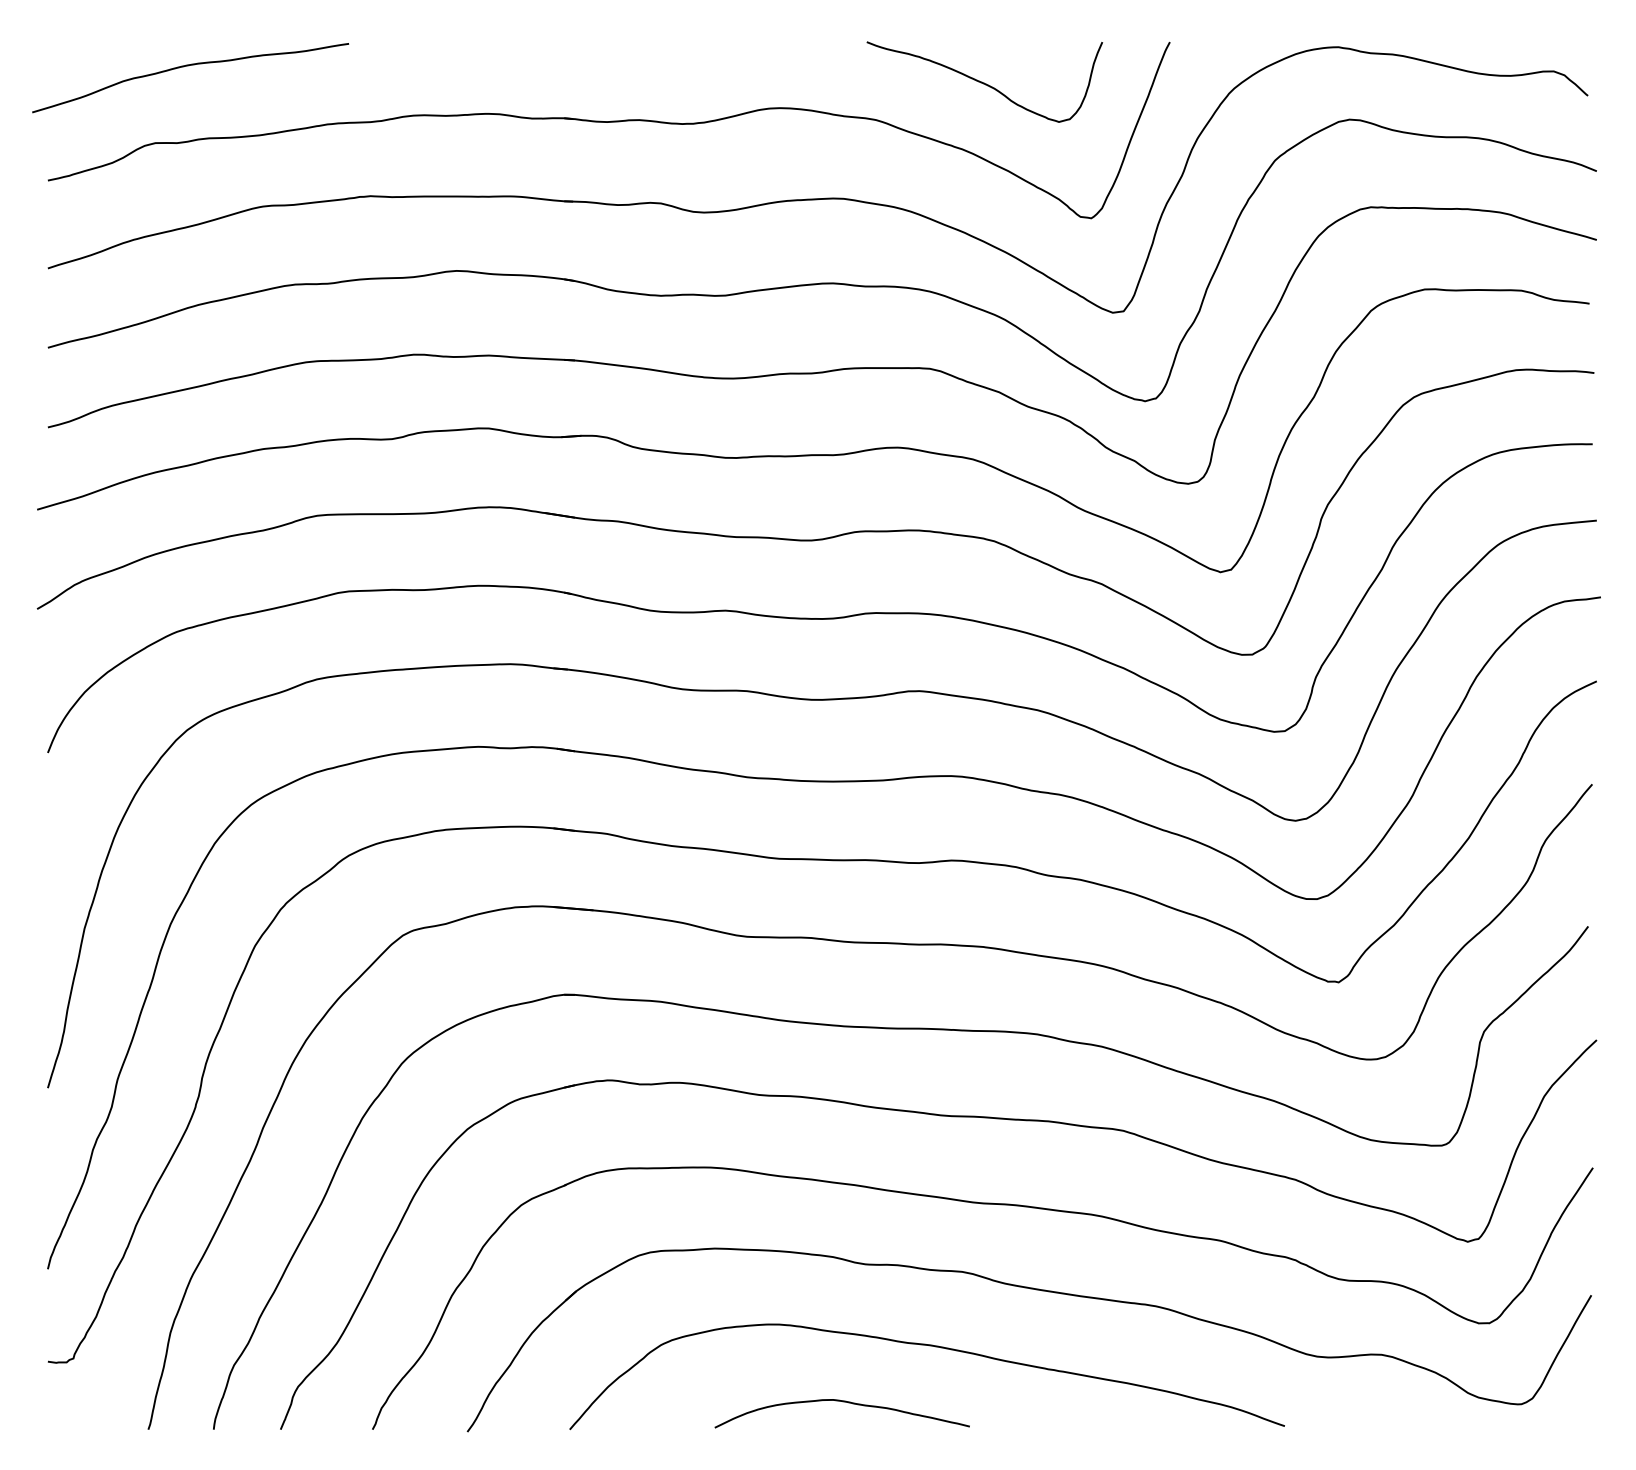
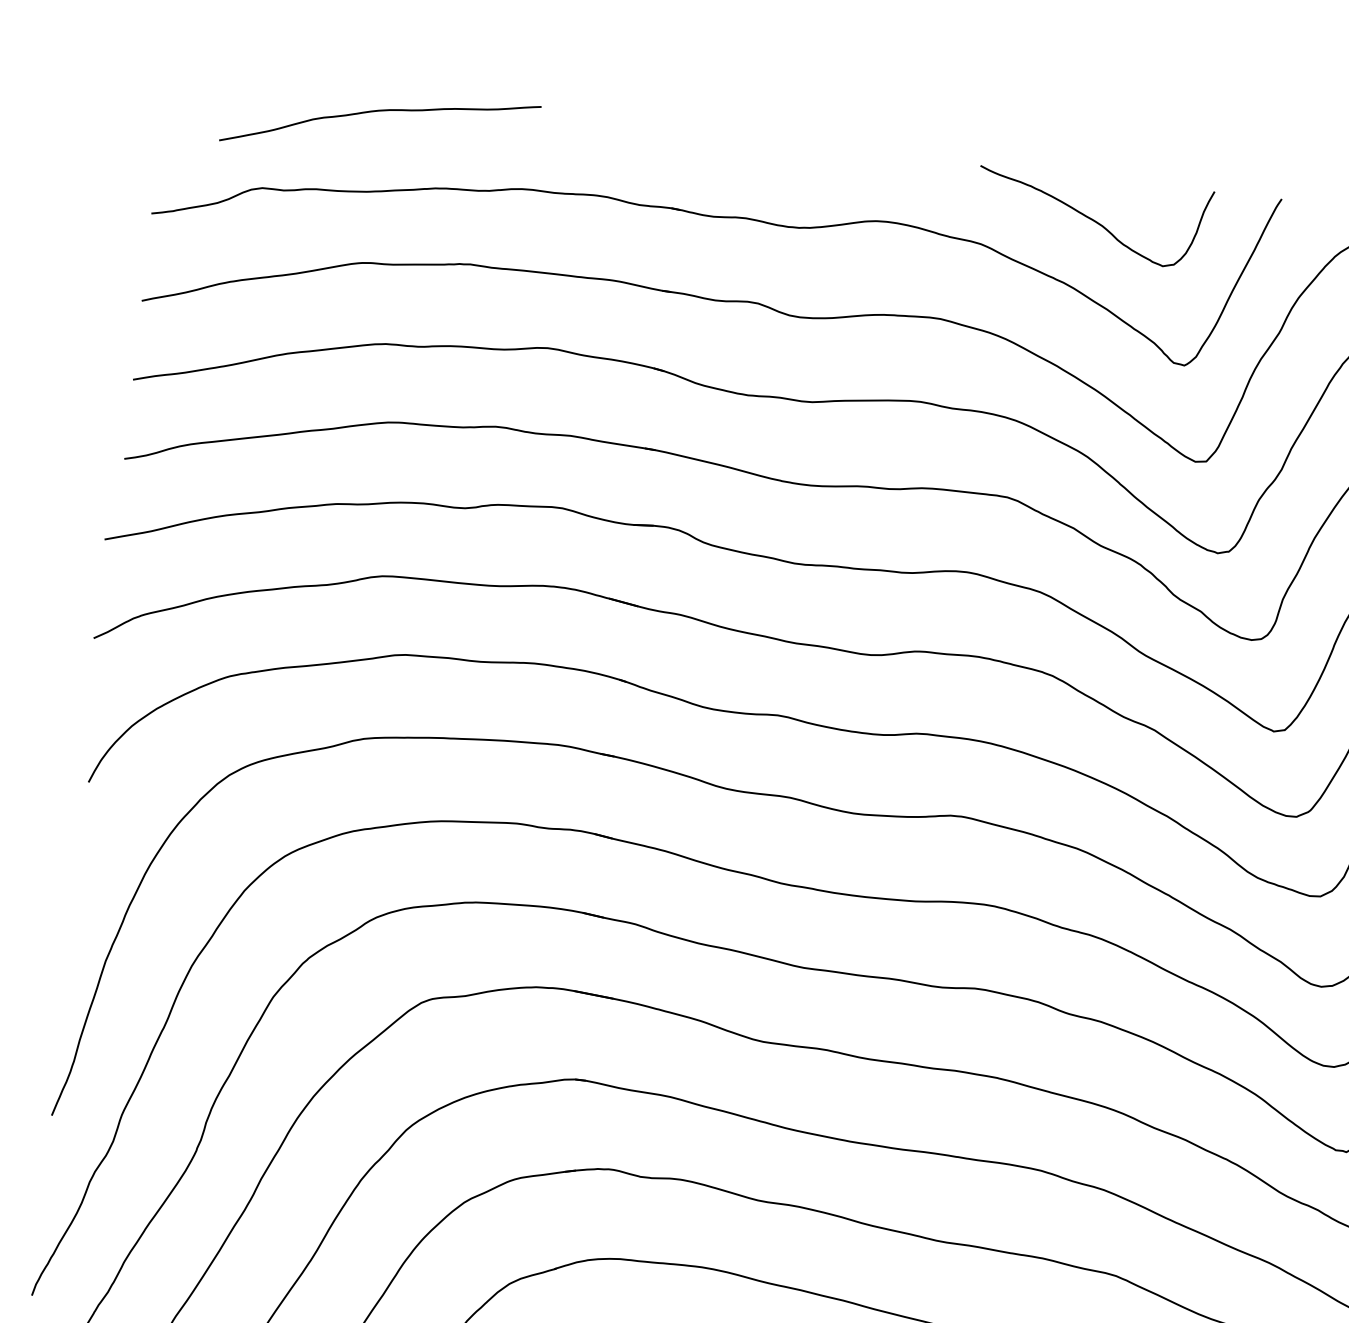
curve: (188, 66) -> (379, 111), moved

